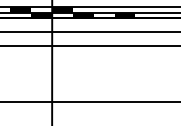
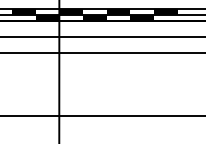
fill: (104, 9) -> (118, 11), added
fill: (145, 9) -> (165, 11), added

